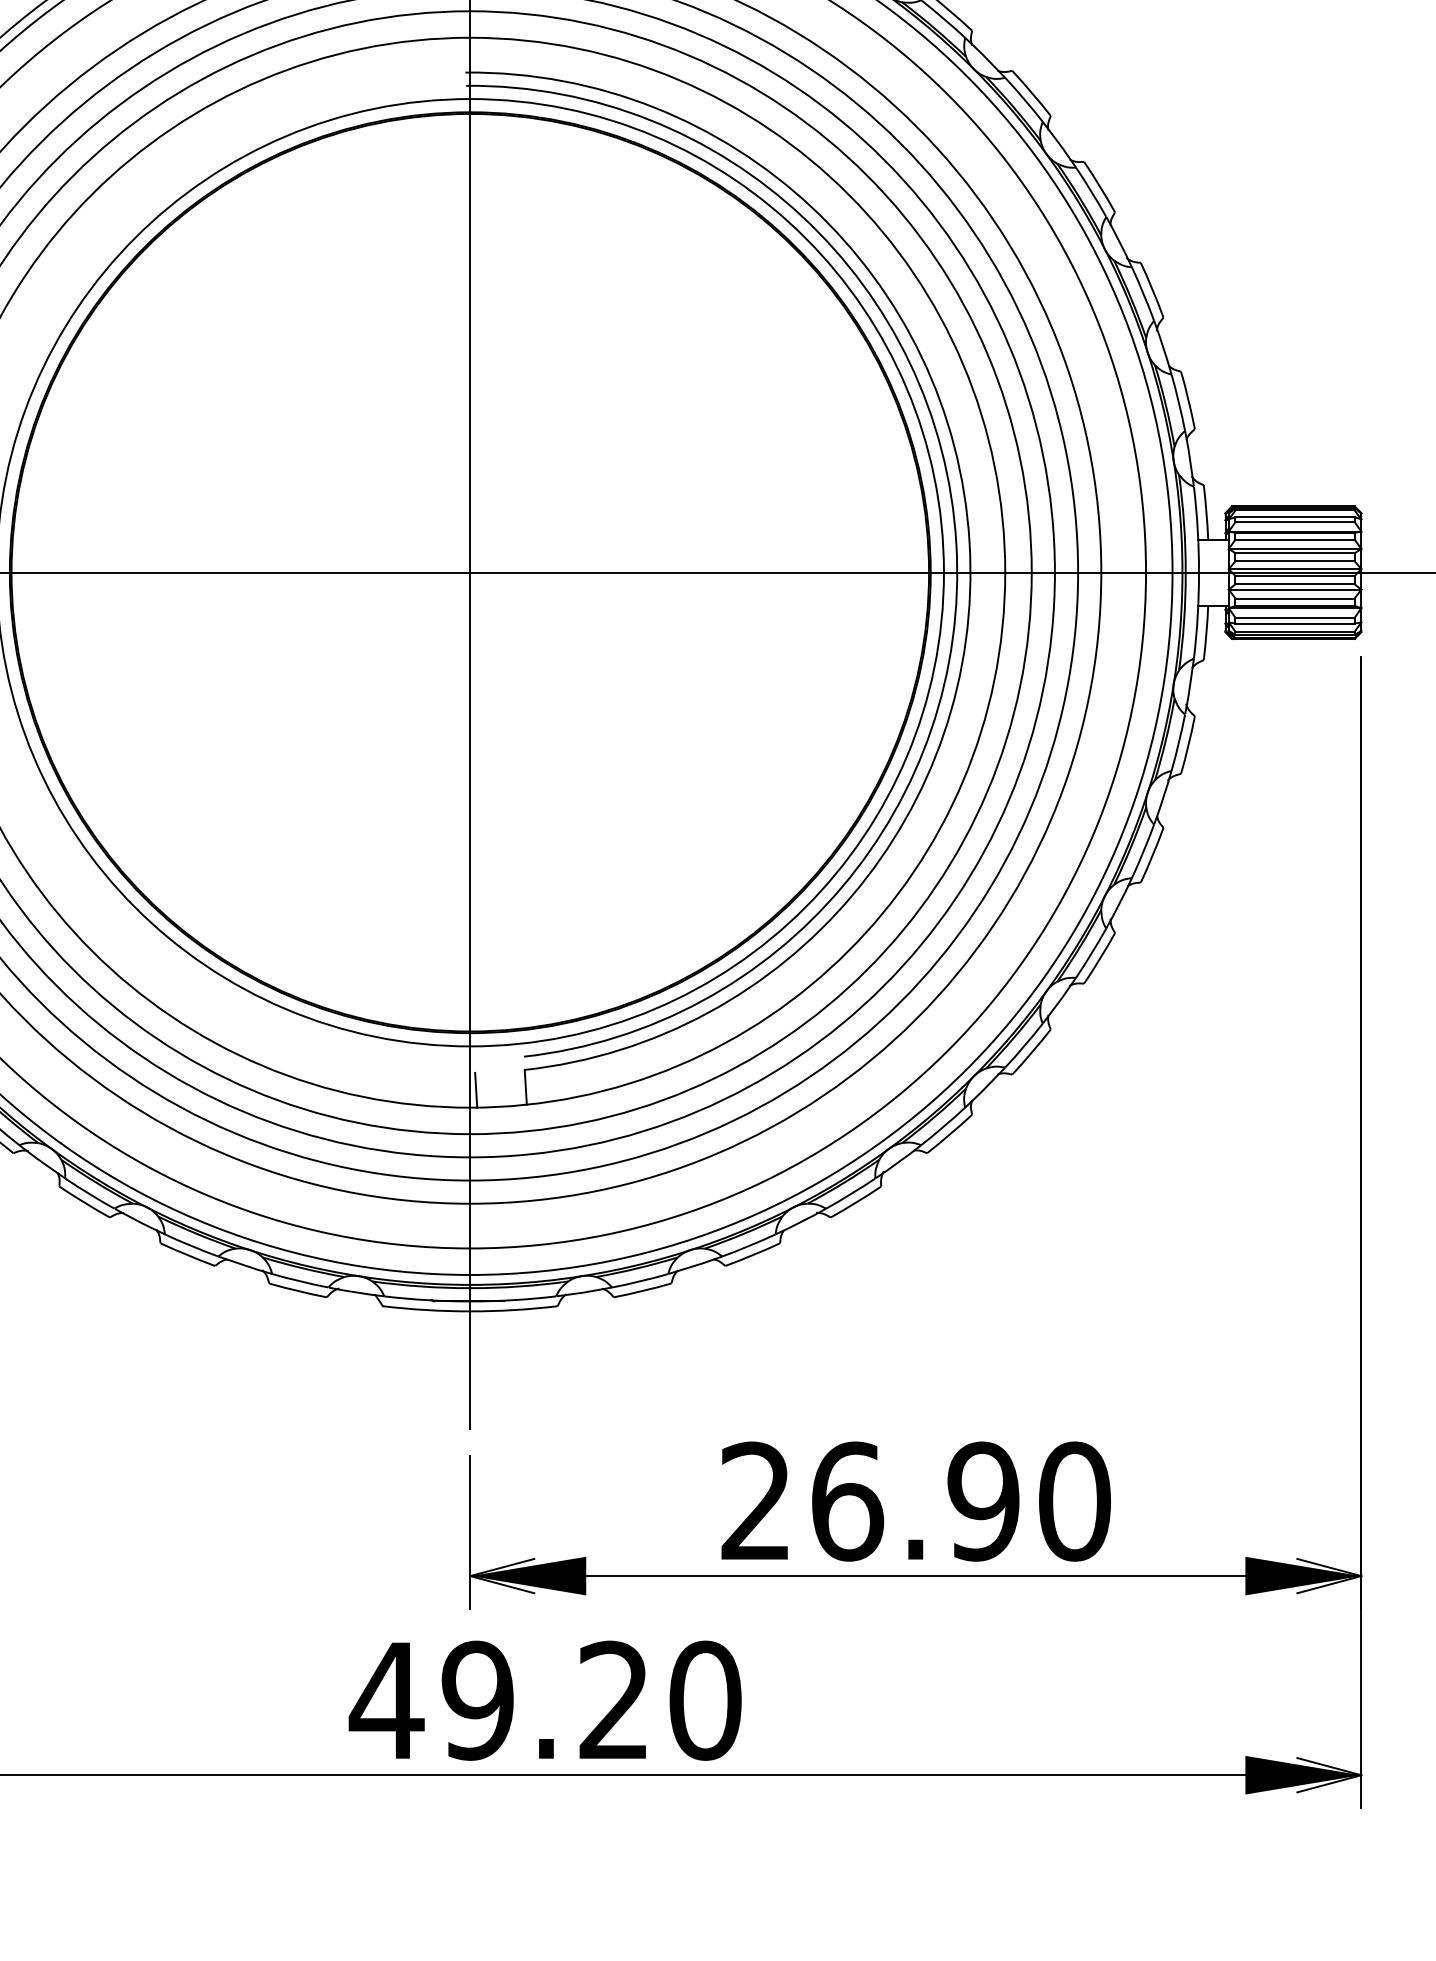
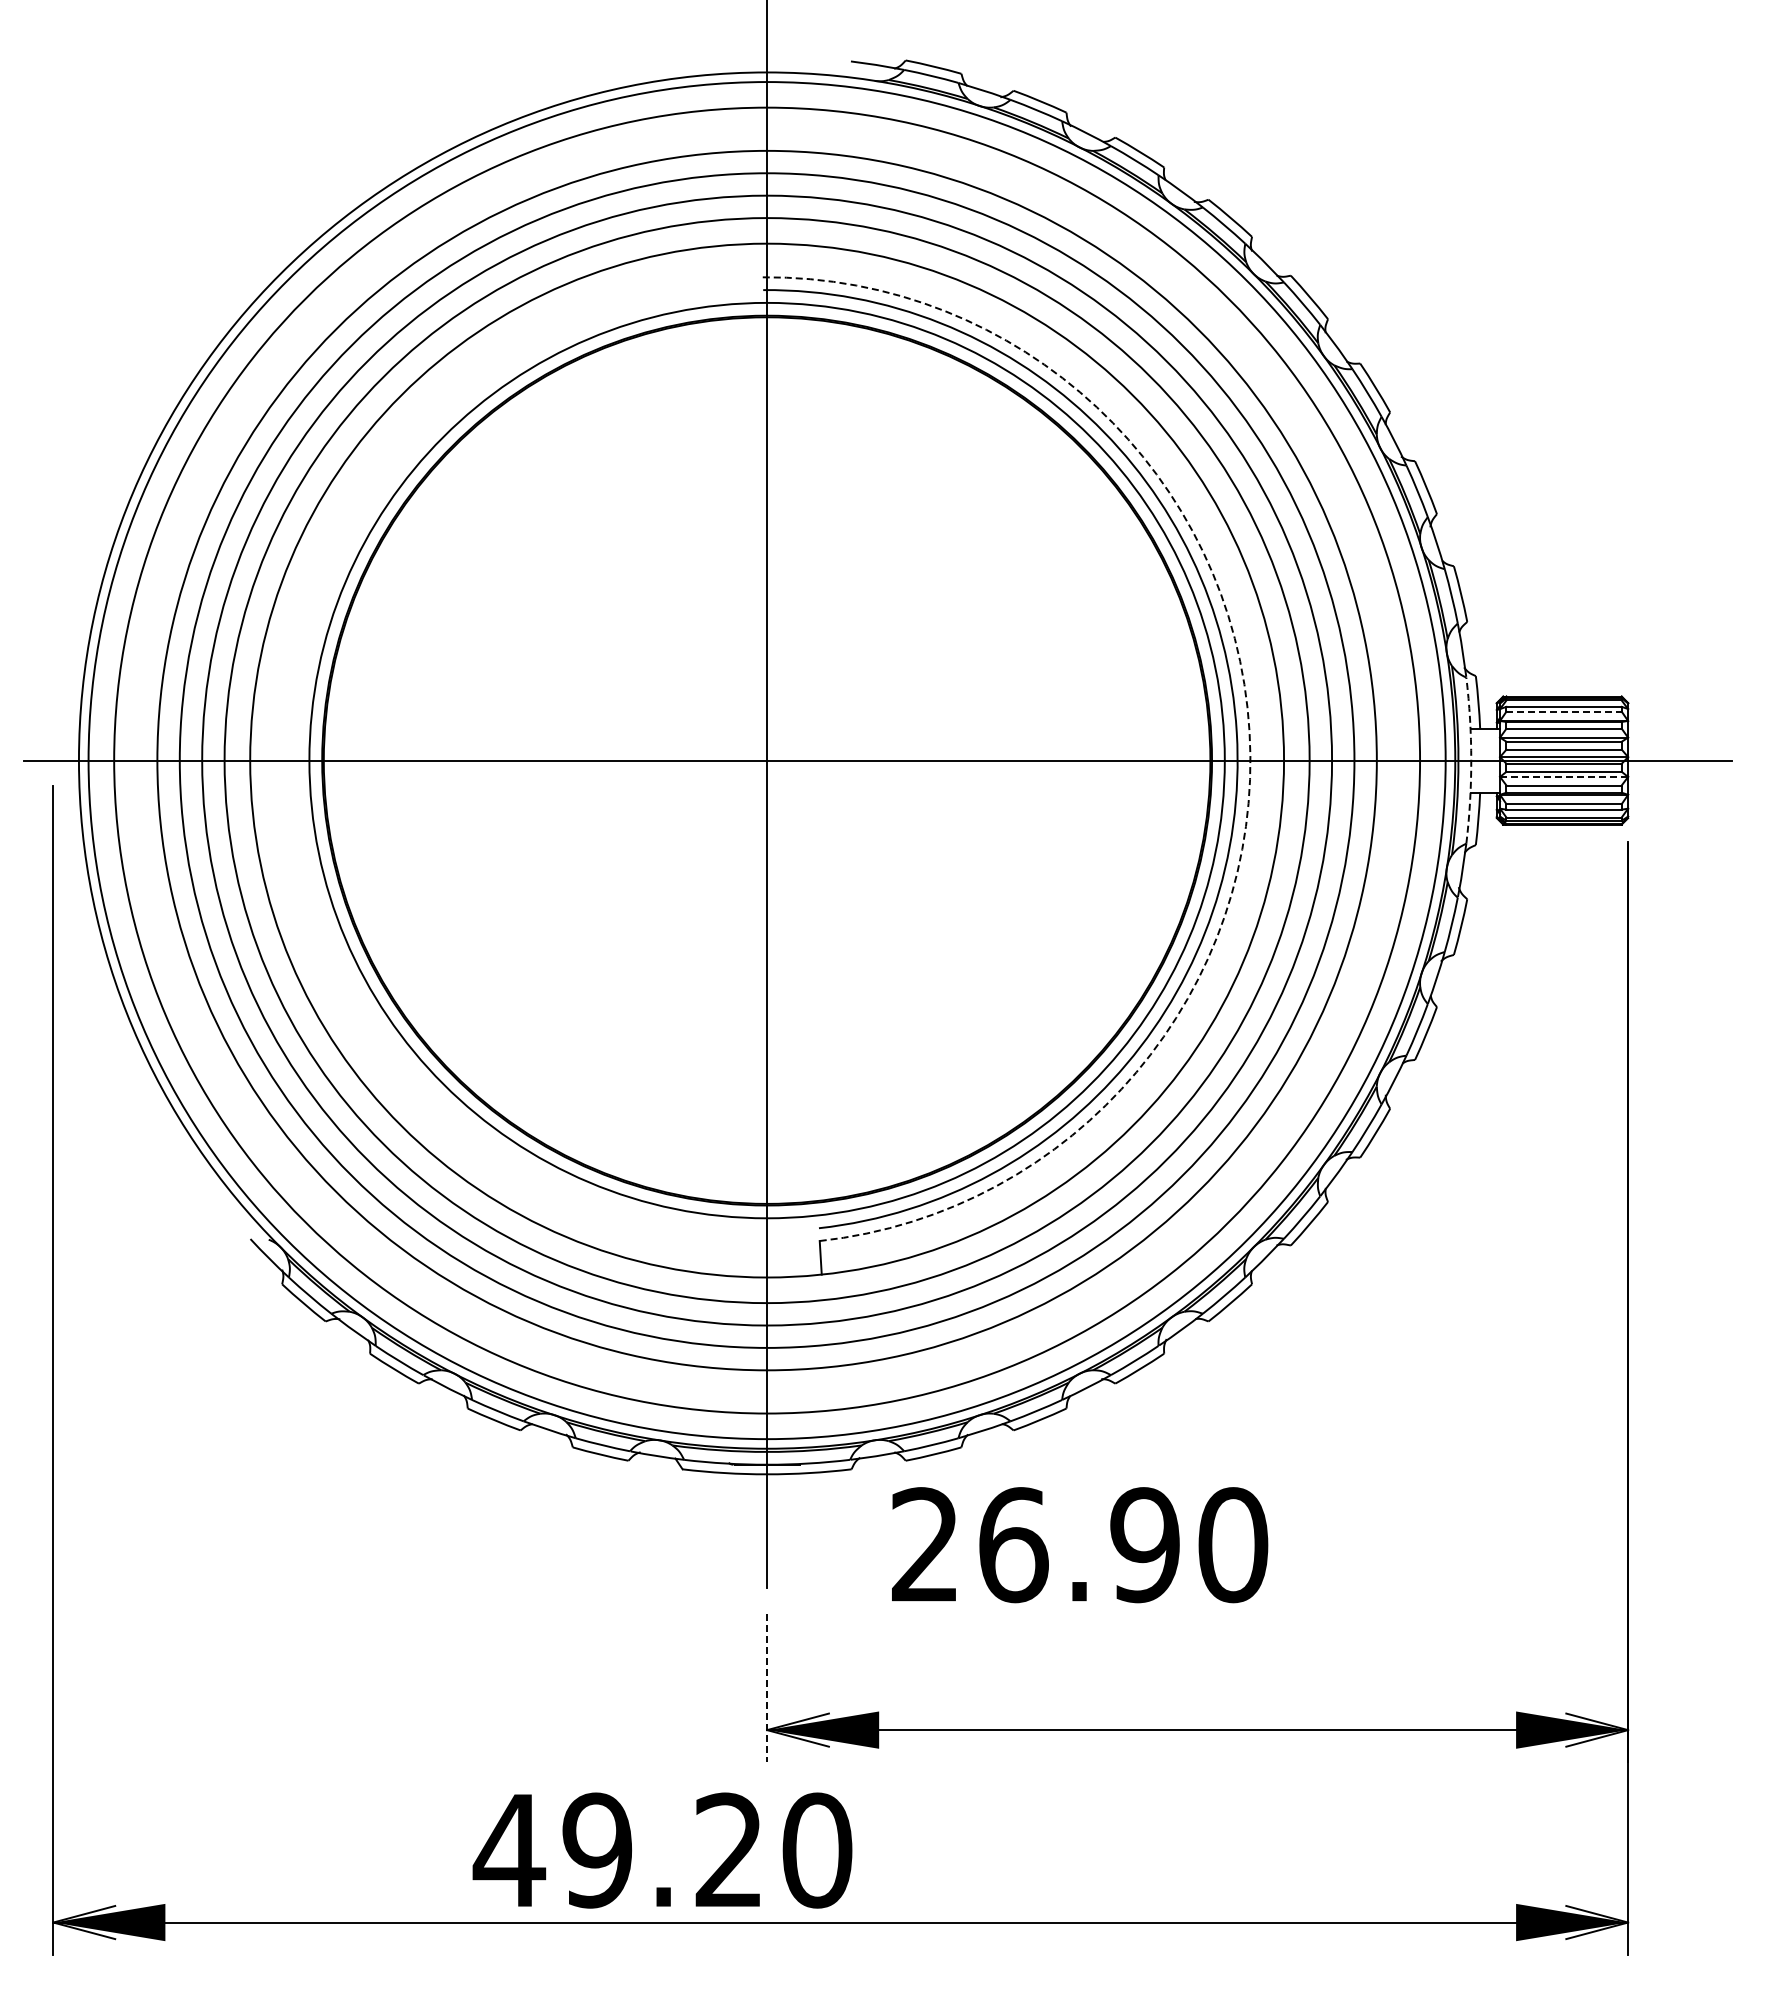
line: (1295, 521) -> (1564, 711), solid -> dashed
arc: (969, 542) -> (1249, 731), solid -> dashed
arc: (1199, 572) -> (1471, 760), solid -> dashed
line: (1294, 589) -> (1563, 776), solid -> dashed
line: (475, 1090) -> (772, 1260), removed
text: (916, 1501) -> (1080, 1545), moved
line: (470, 1533) -> (767, 1688), solid -> dashed
text: (545, 1700) -> (662, 1850), moved

